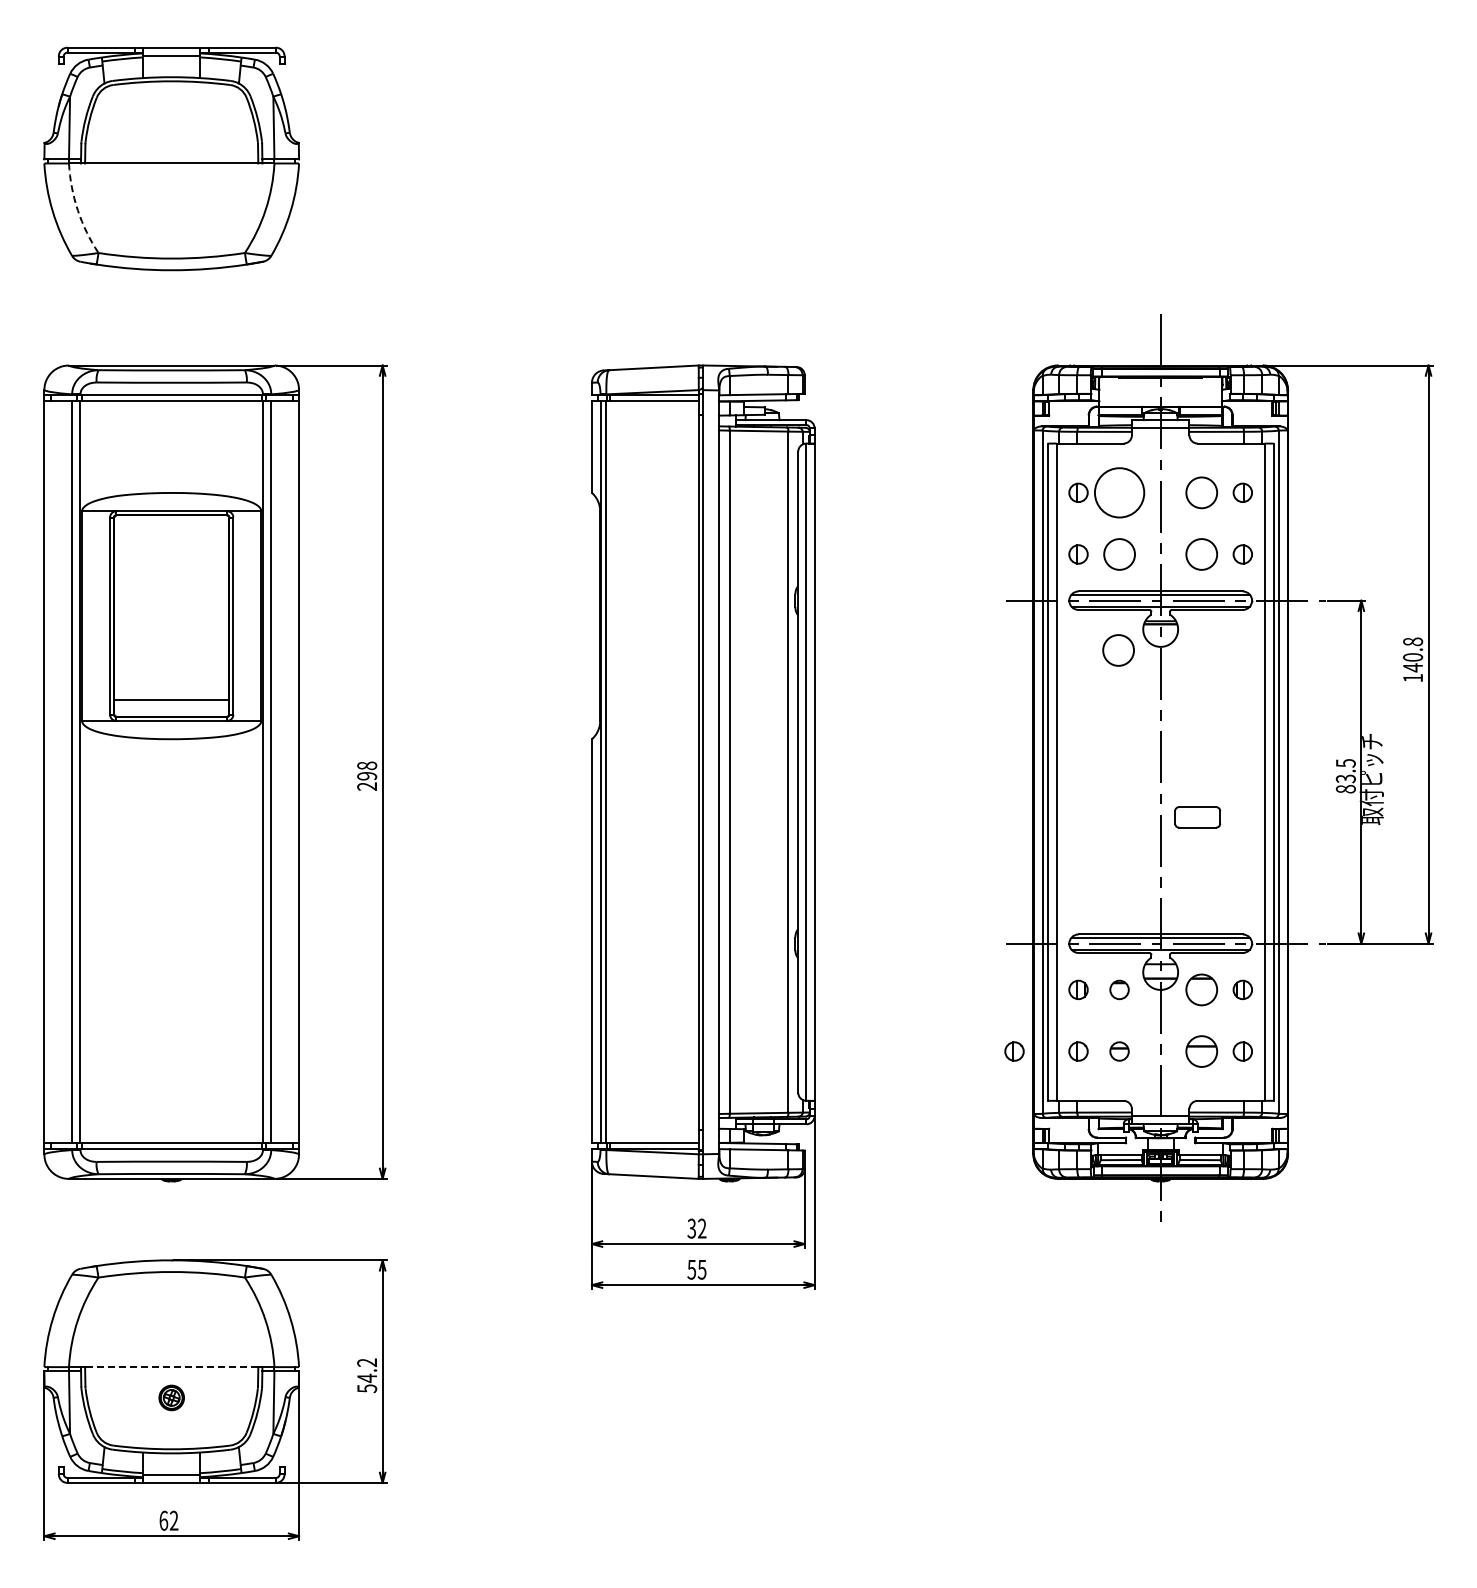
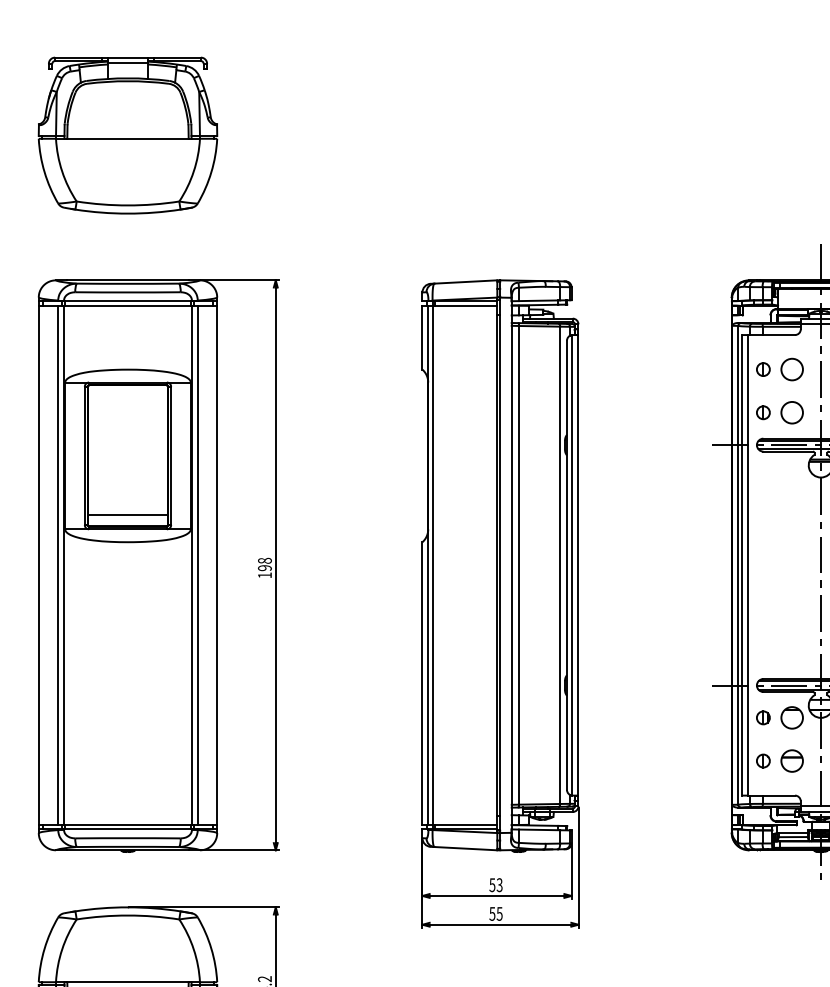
arc: (77, 210) -> (61, 171), dashed -> solid
circle: (1119, 492) -> (792, 369), size x0.62
circle: (1118, 650) -> (791, 480), removed
text: (366, 786) -> (264, 575), 298 -> 198
part: (1119, 989) -> (792, 717), size x1.67
part: (1014, 1051) -> (718, 761), removed
part: (1119, 1051) -> (792, 761), size x1.67
text: (697, 1228) -> (496, 885), 32 -> 53
line: (171, 1367) -> (127, 982), dashed -> solid

